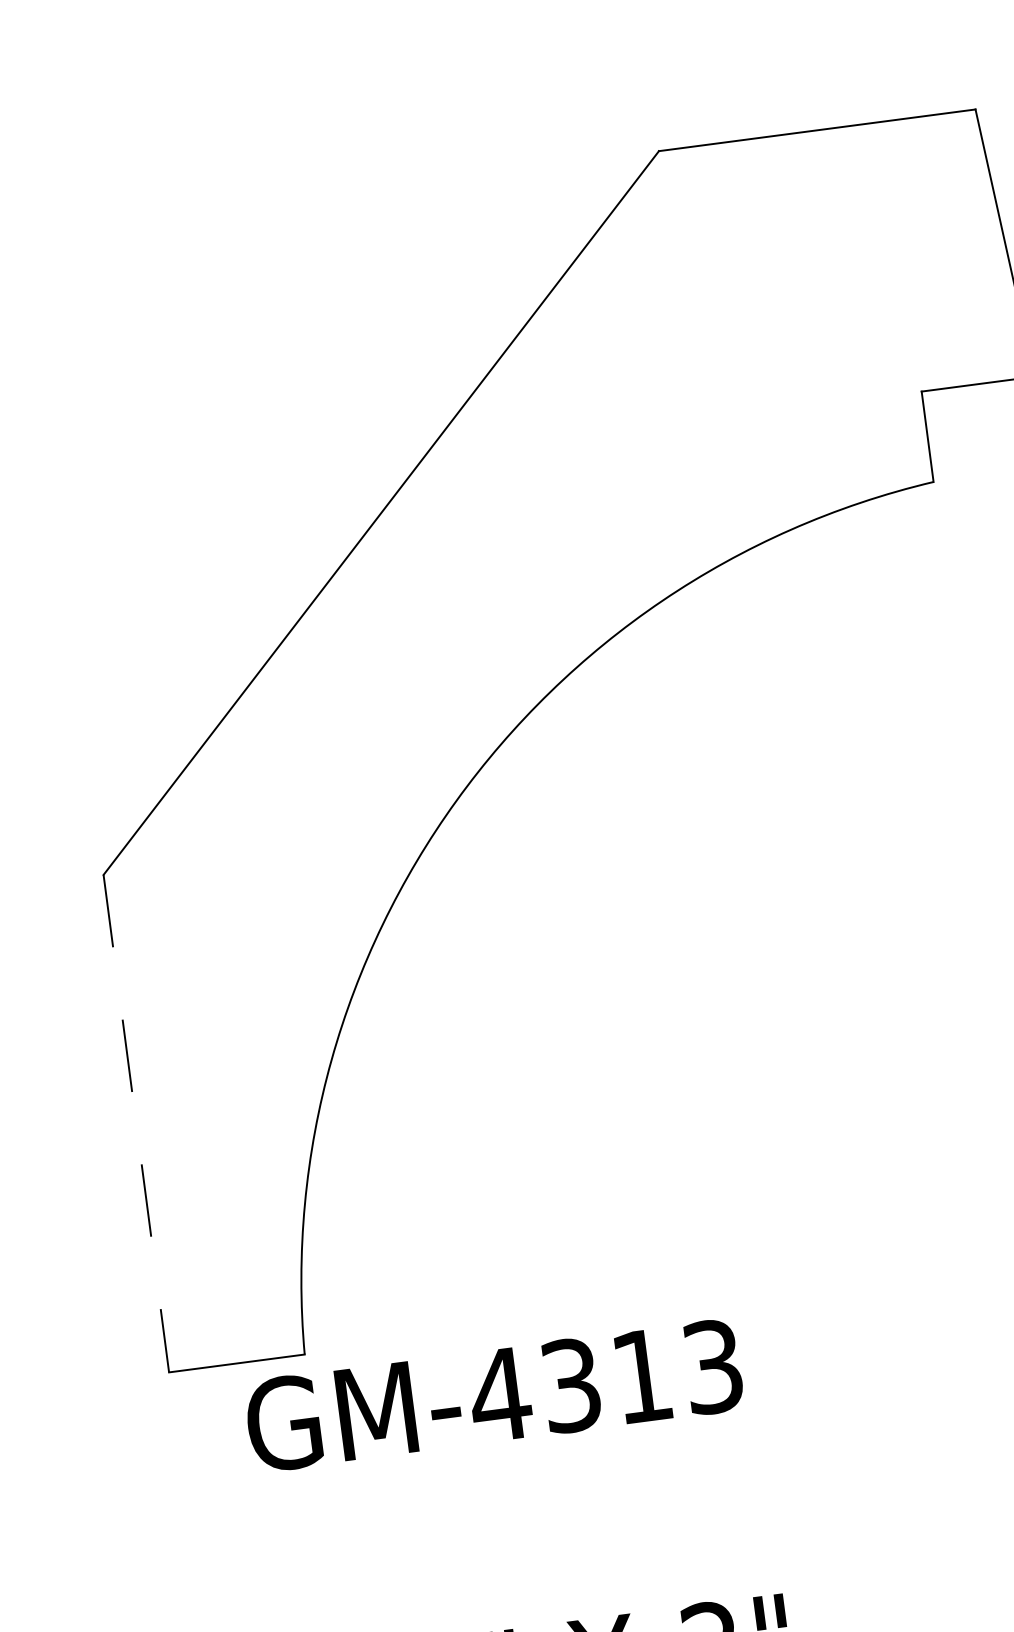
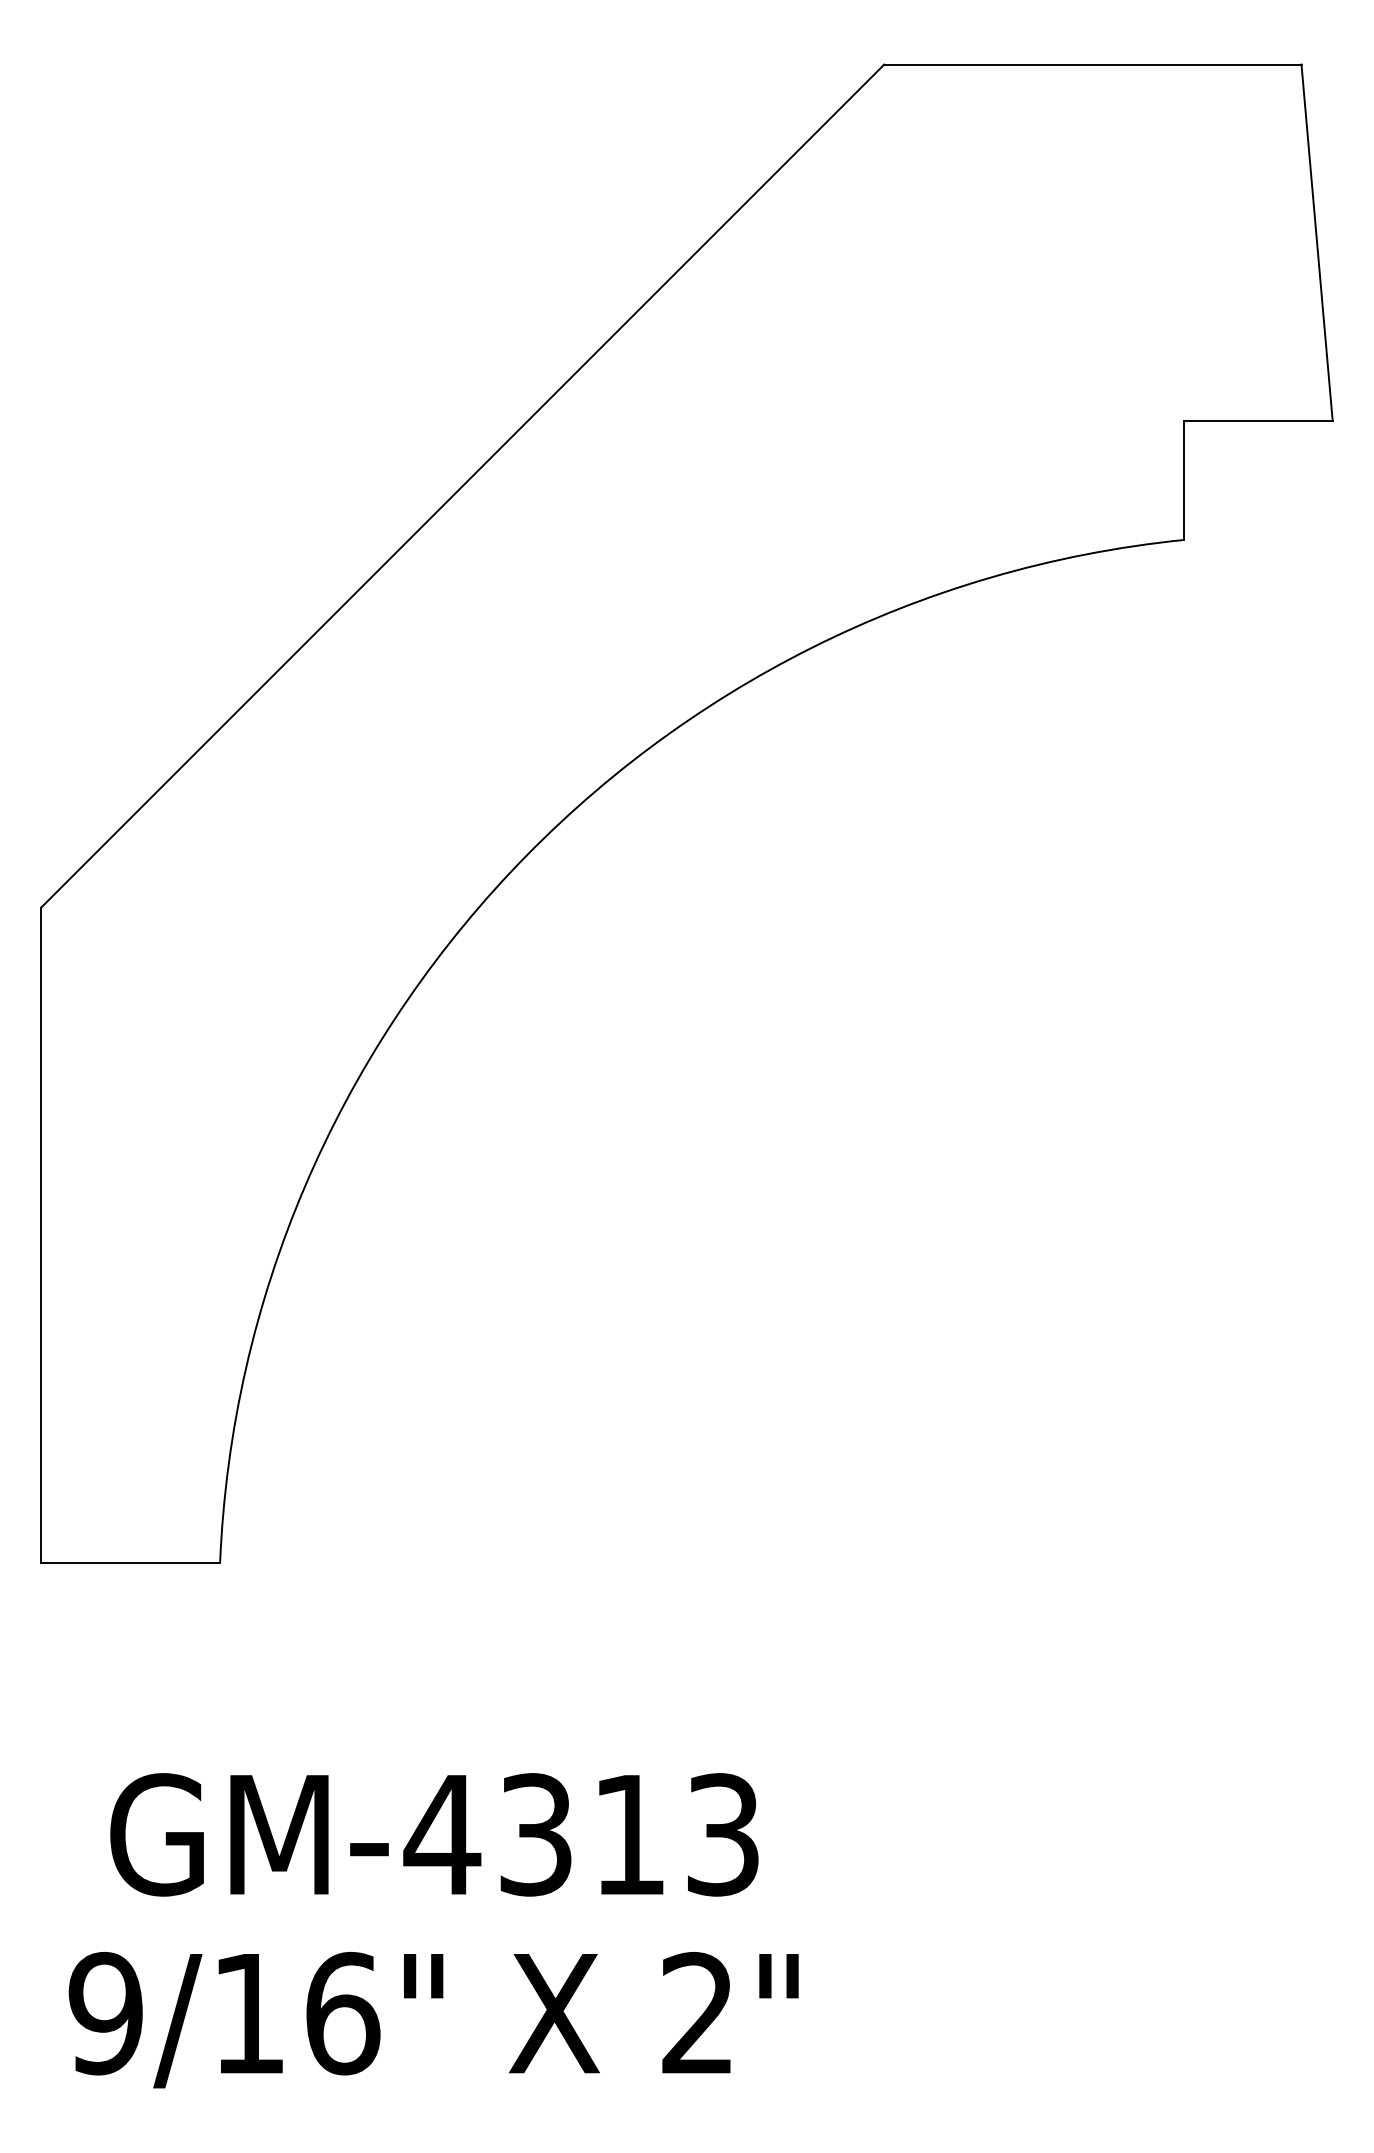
line: (136, 1123) -> (41, 1235), dashed -> solid
text: (494, 1395) -> (434, 1834), moved

